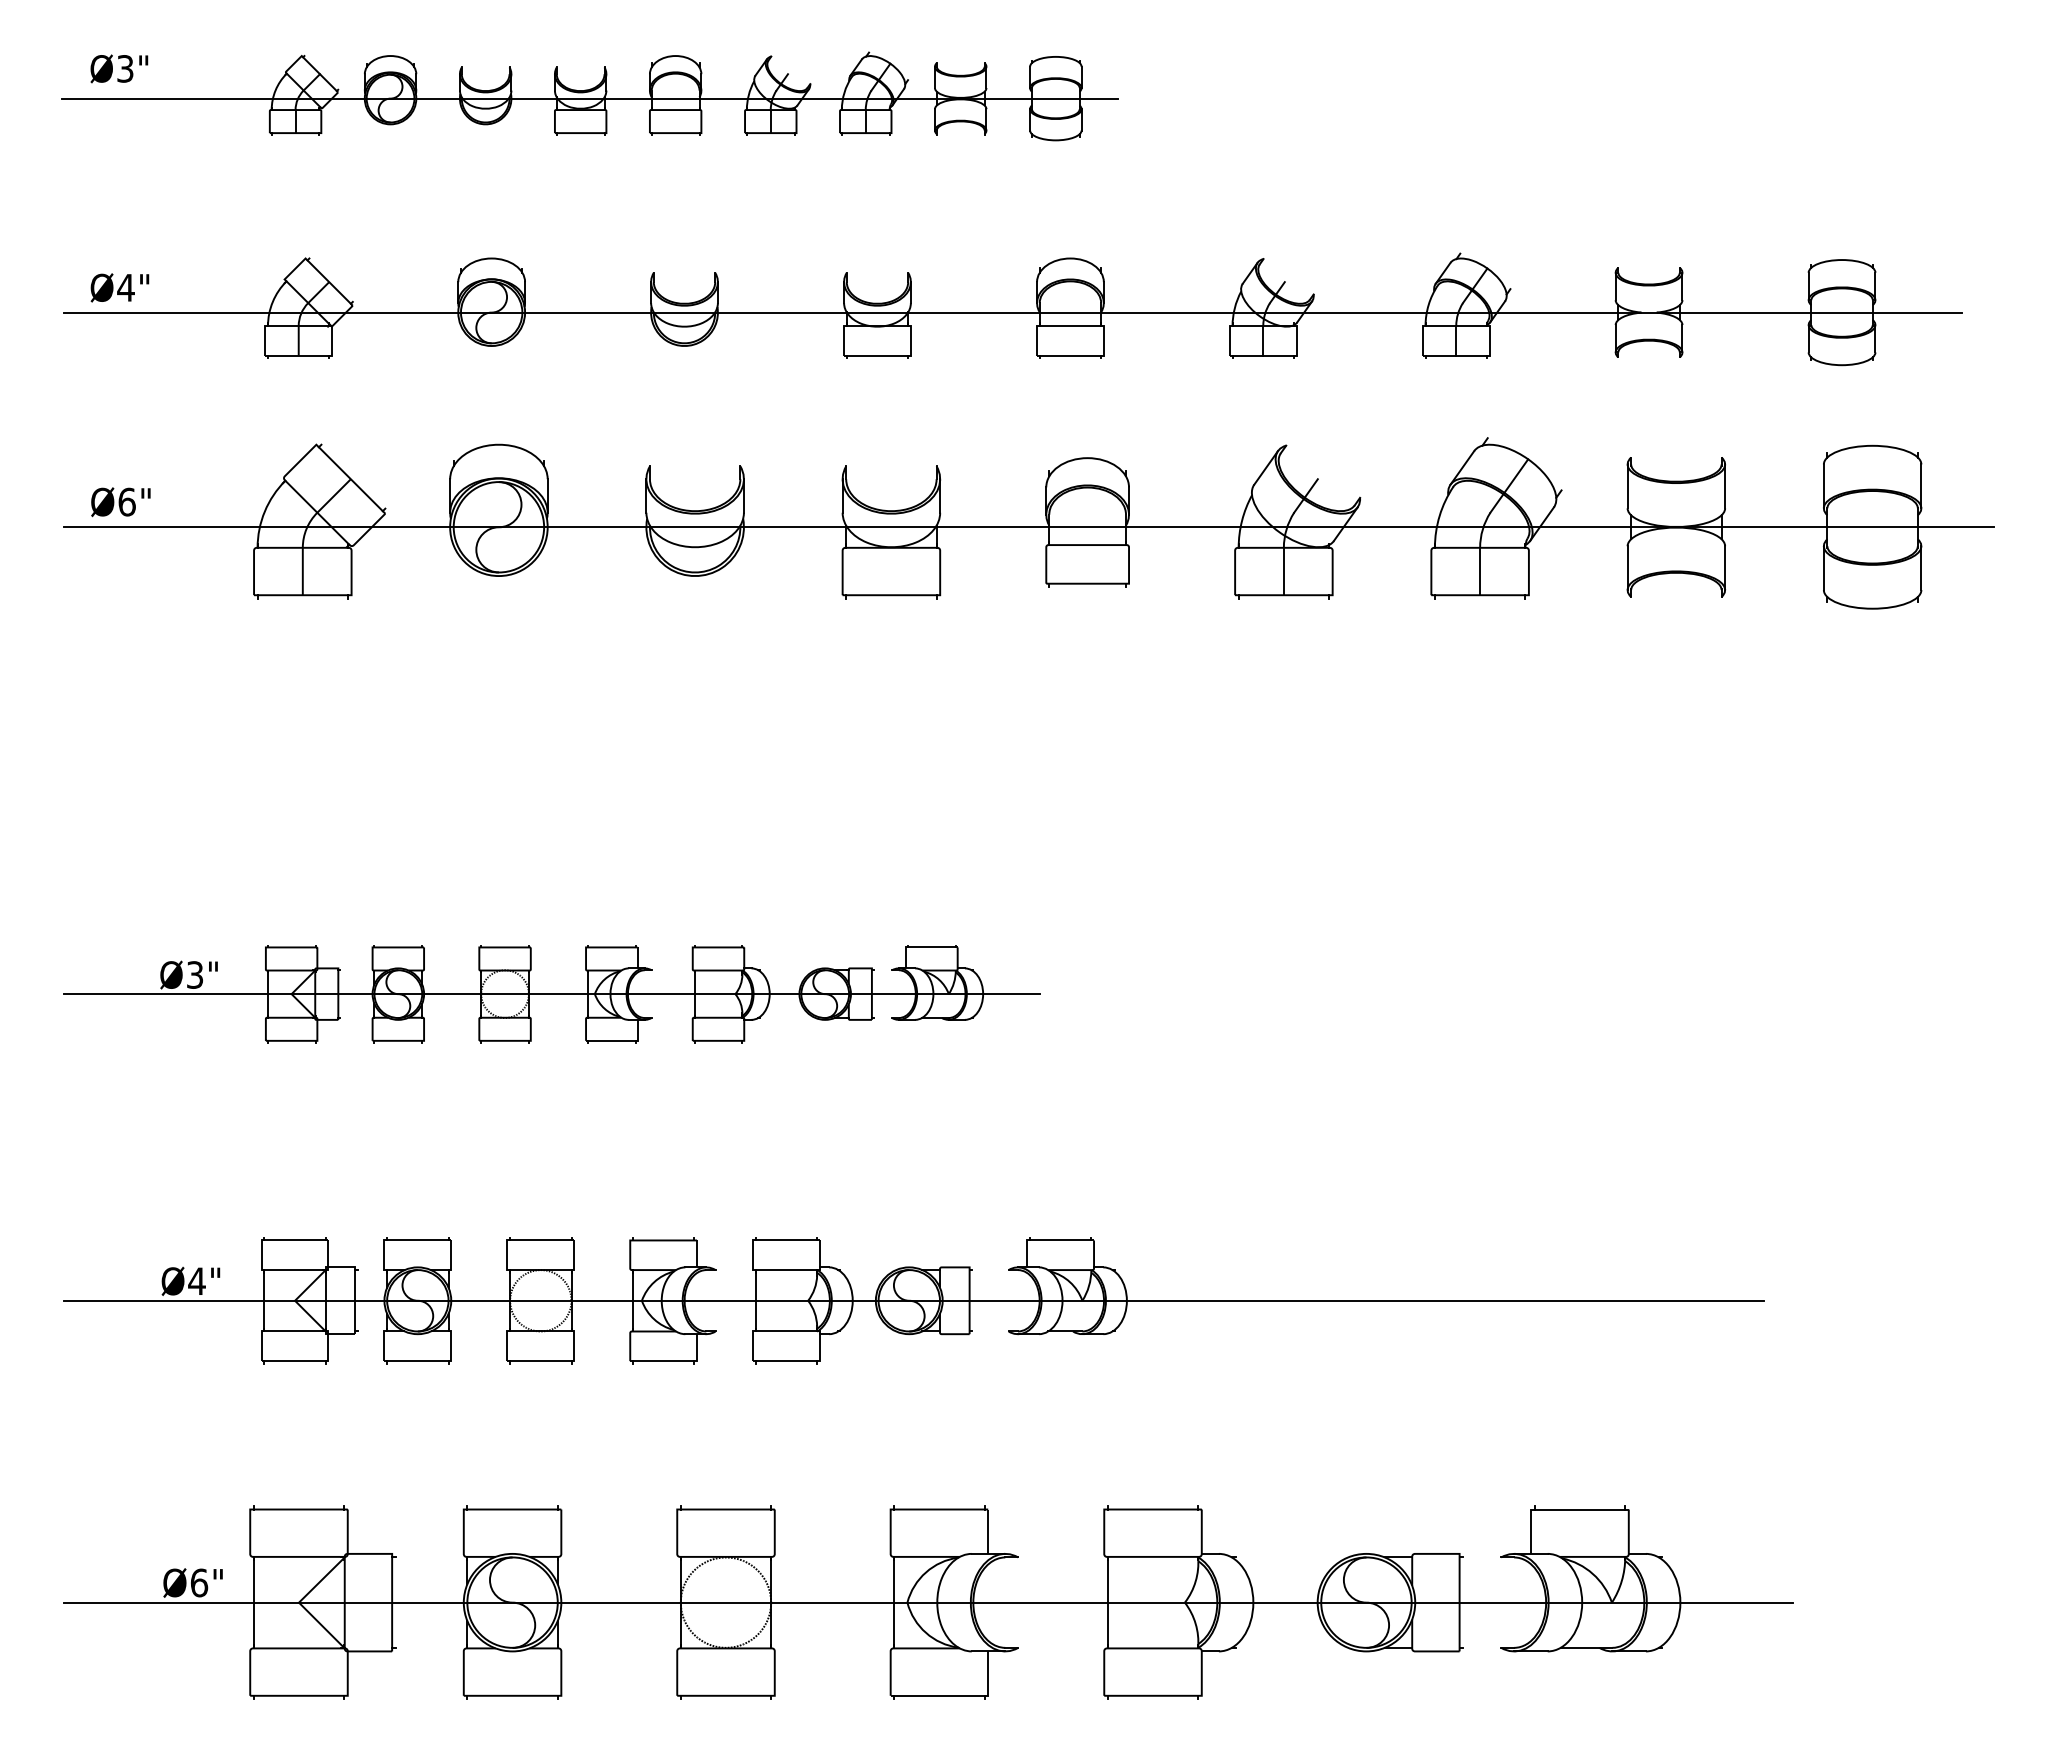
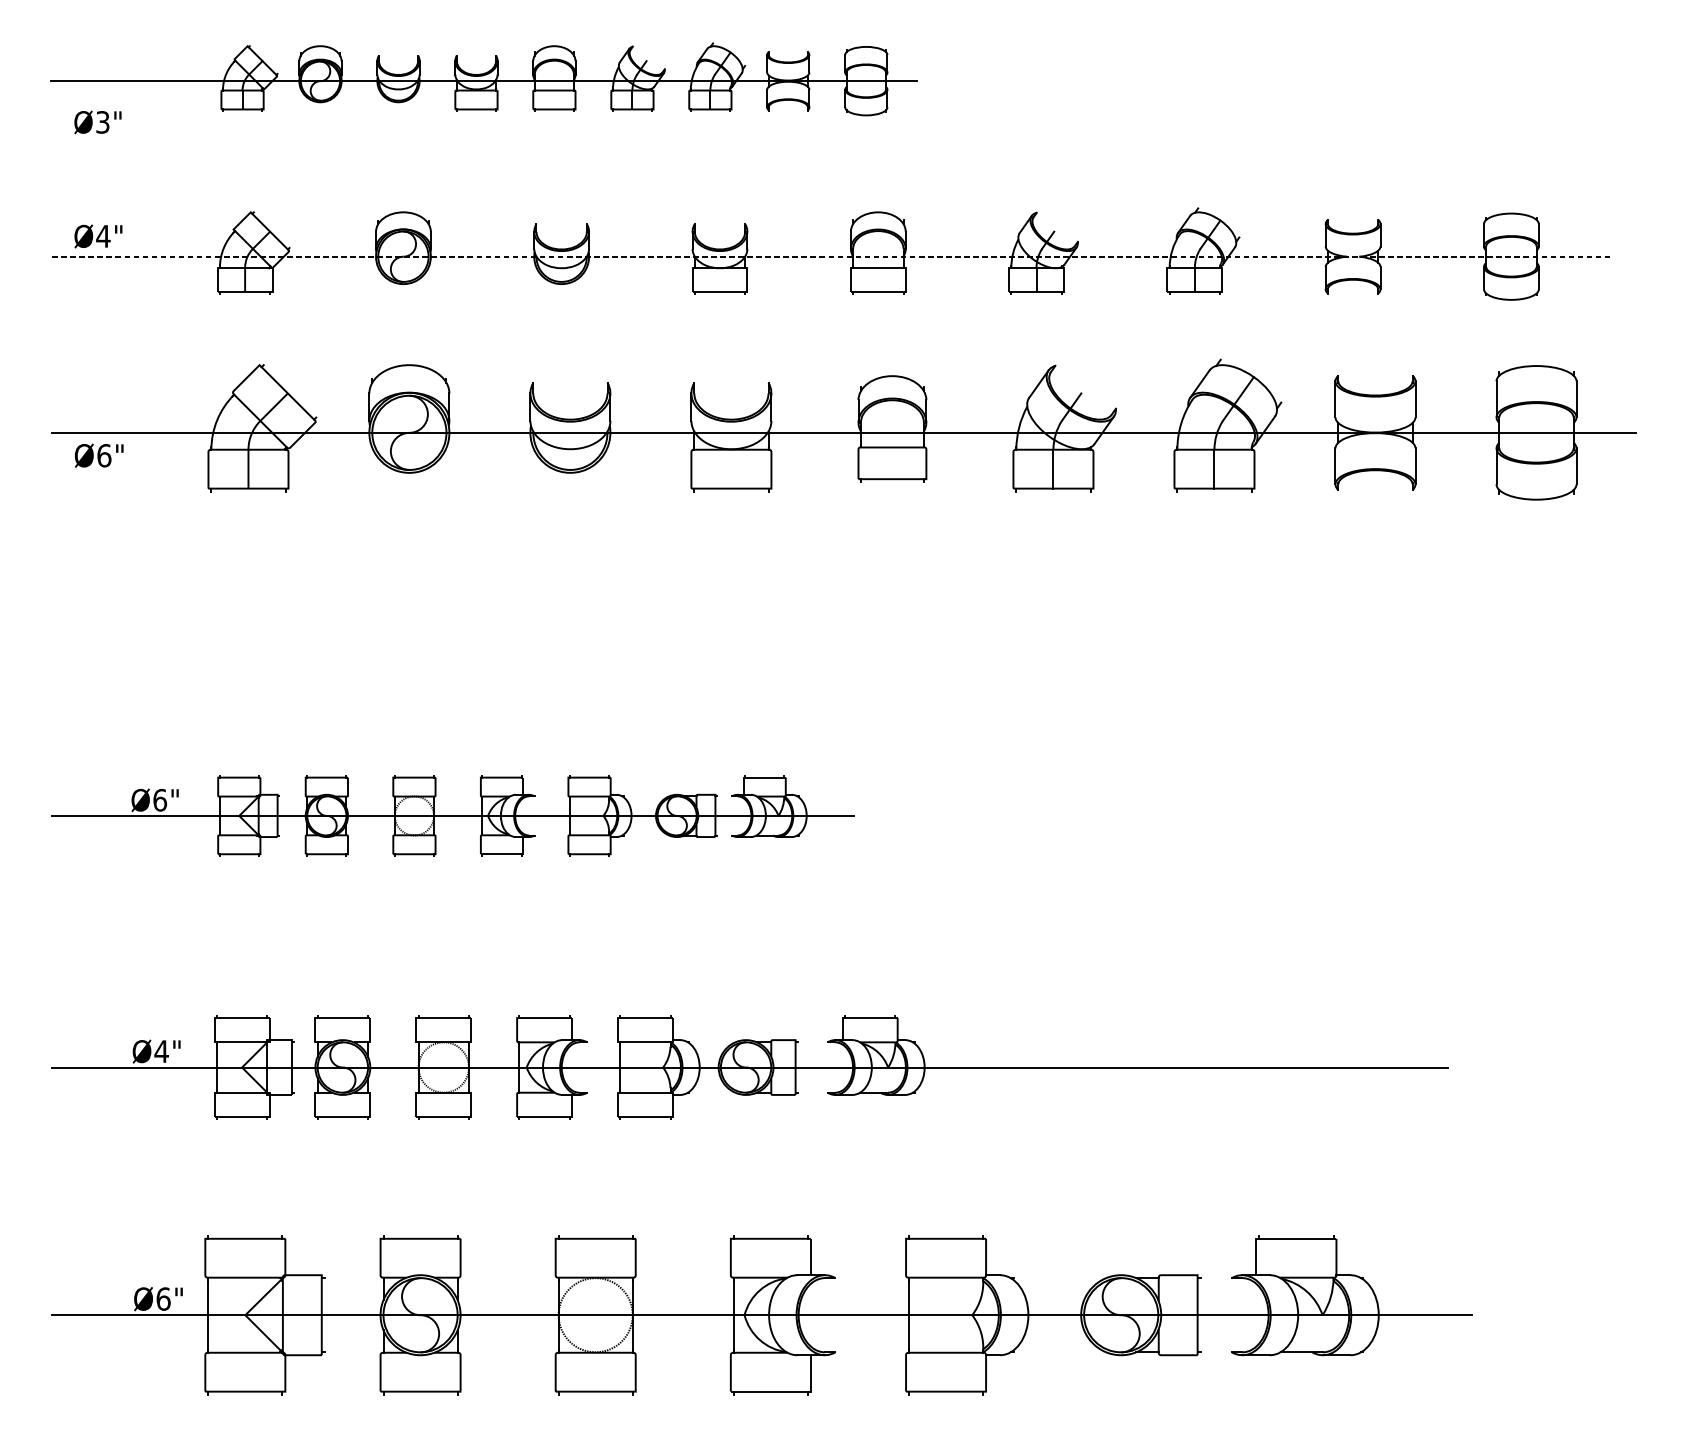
text: (119, 68) -> (98, 122), moved
line: (1013, 312) -> (831, 256), solid -> dashed
text: (120, 502) -> (98, 456), moved
text: (195, 974) -> (160, 799), Ø3" -> Ø6"

